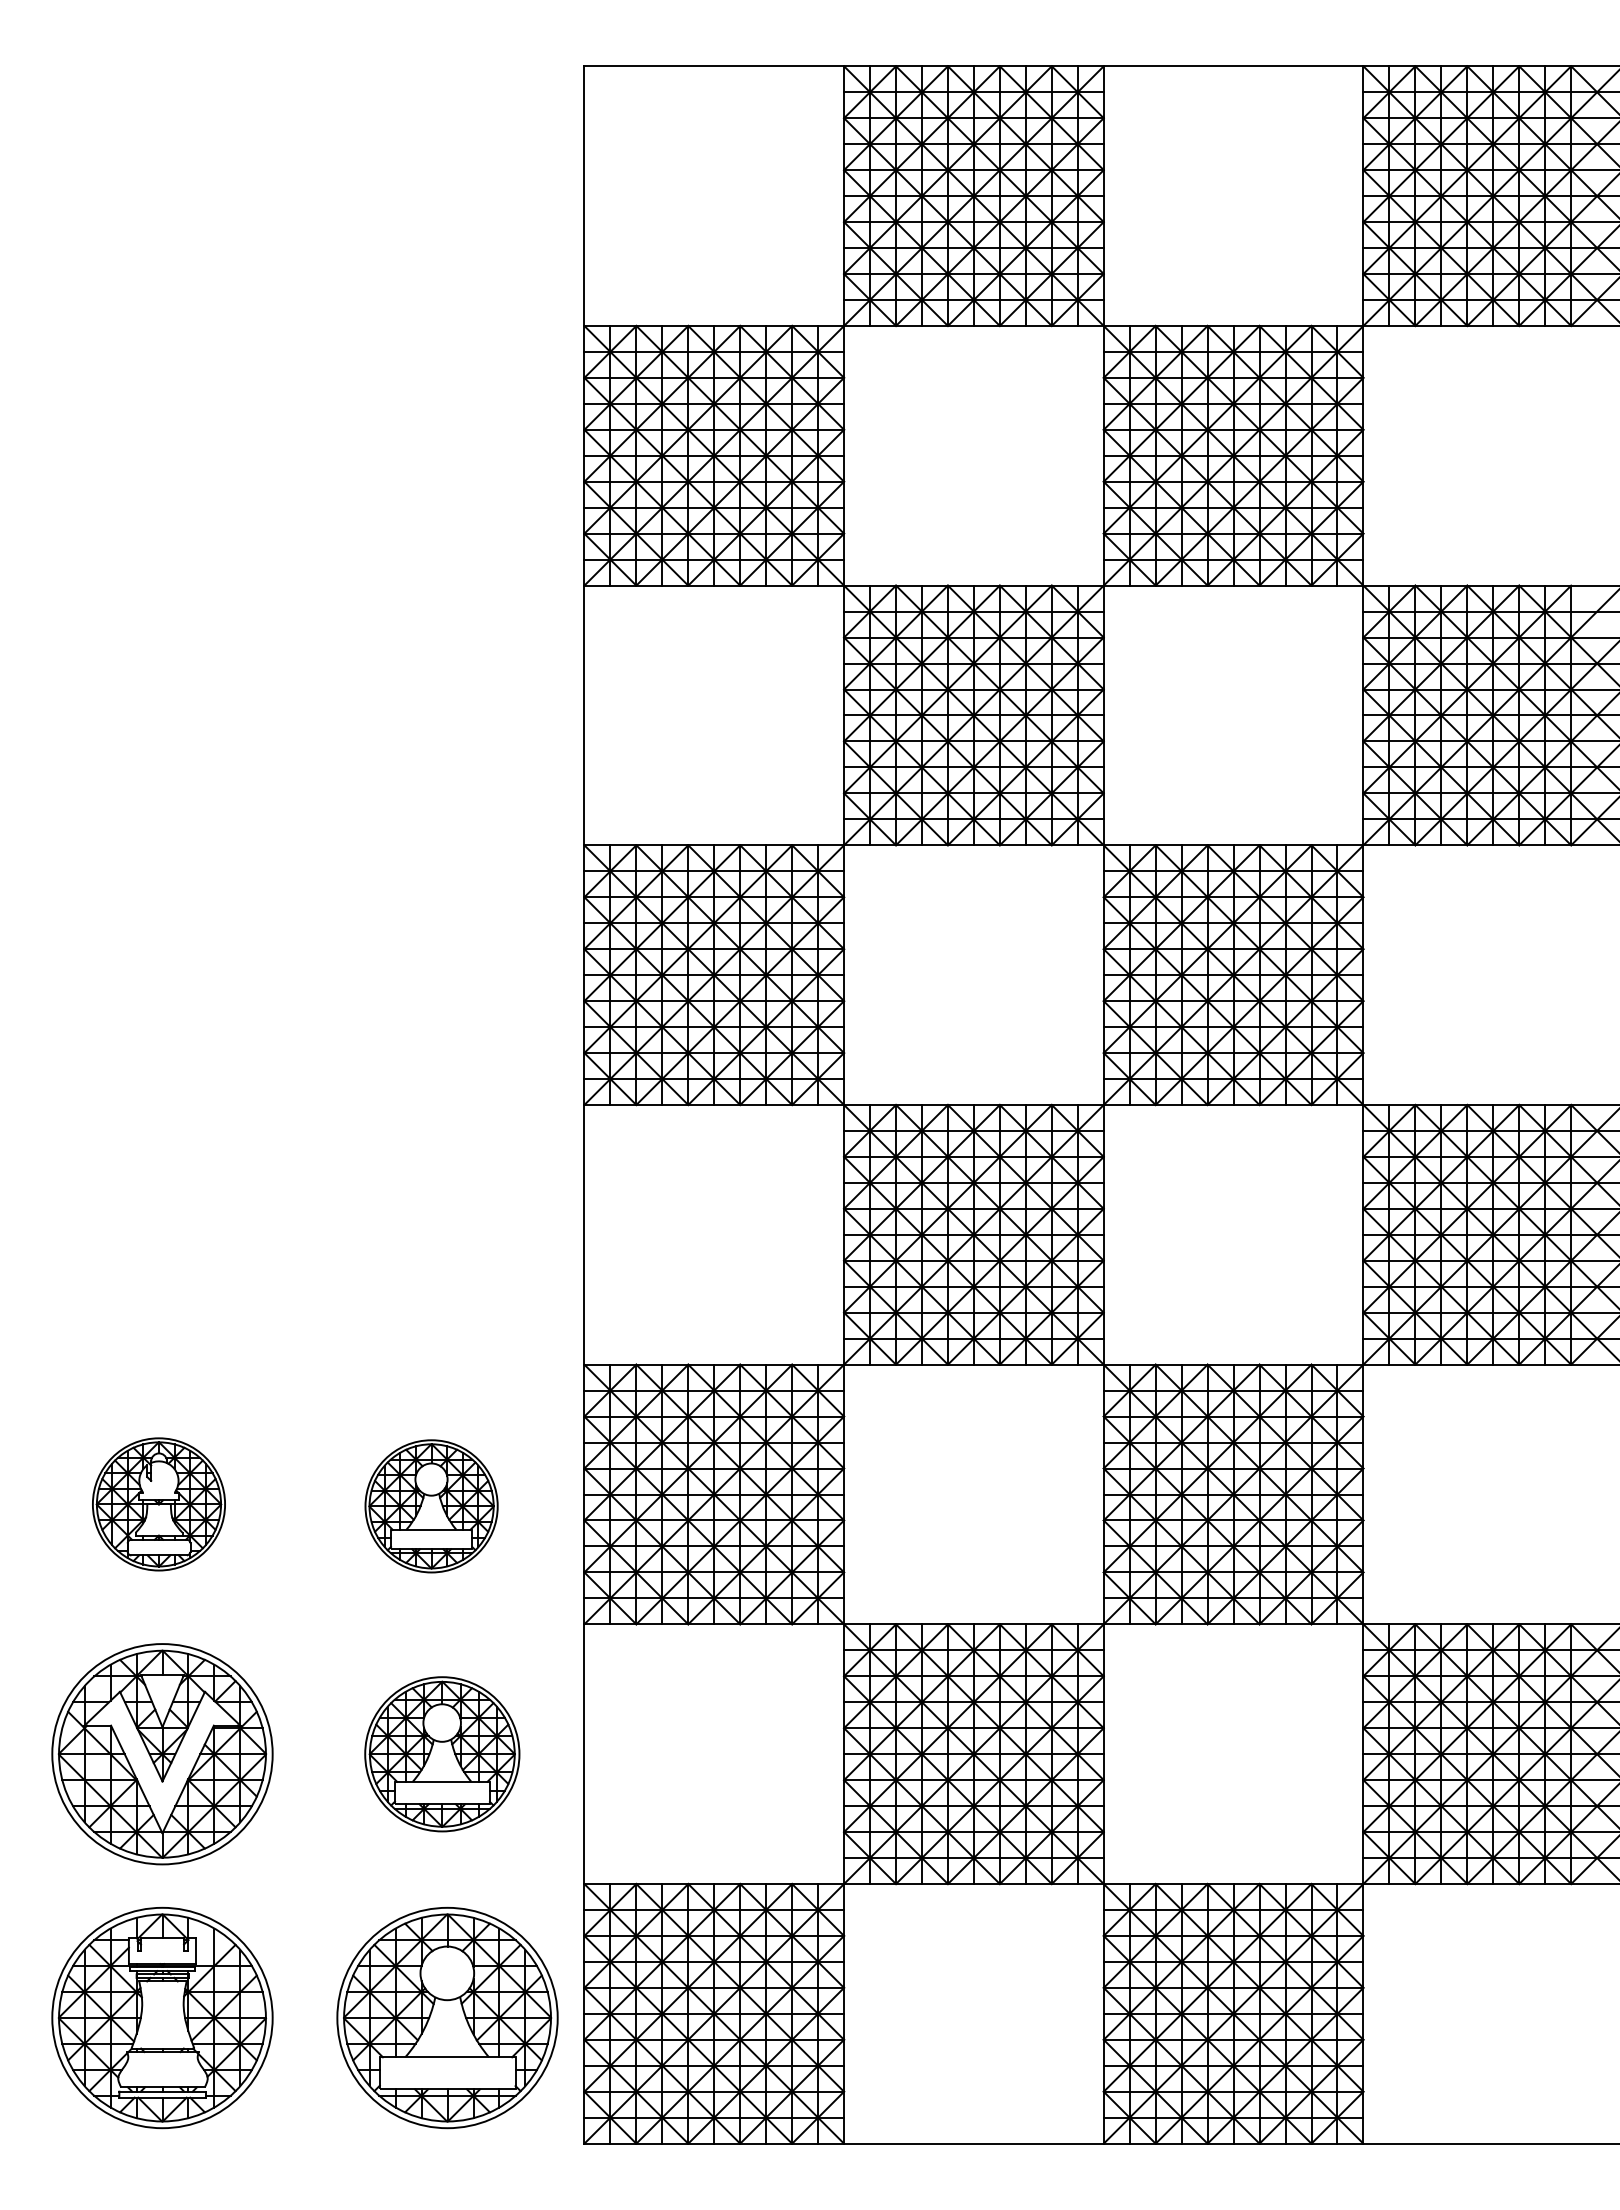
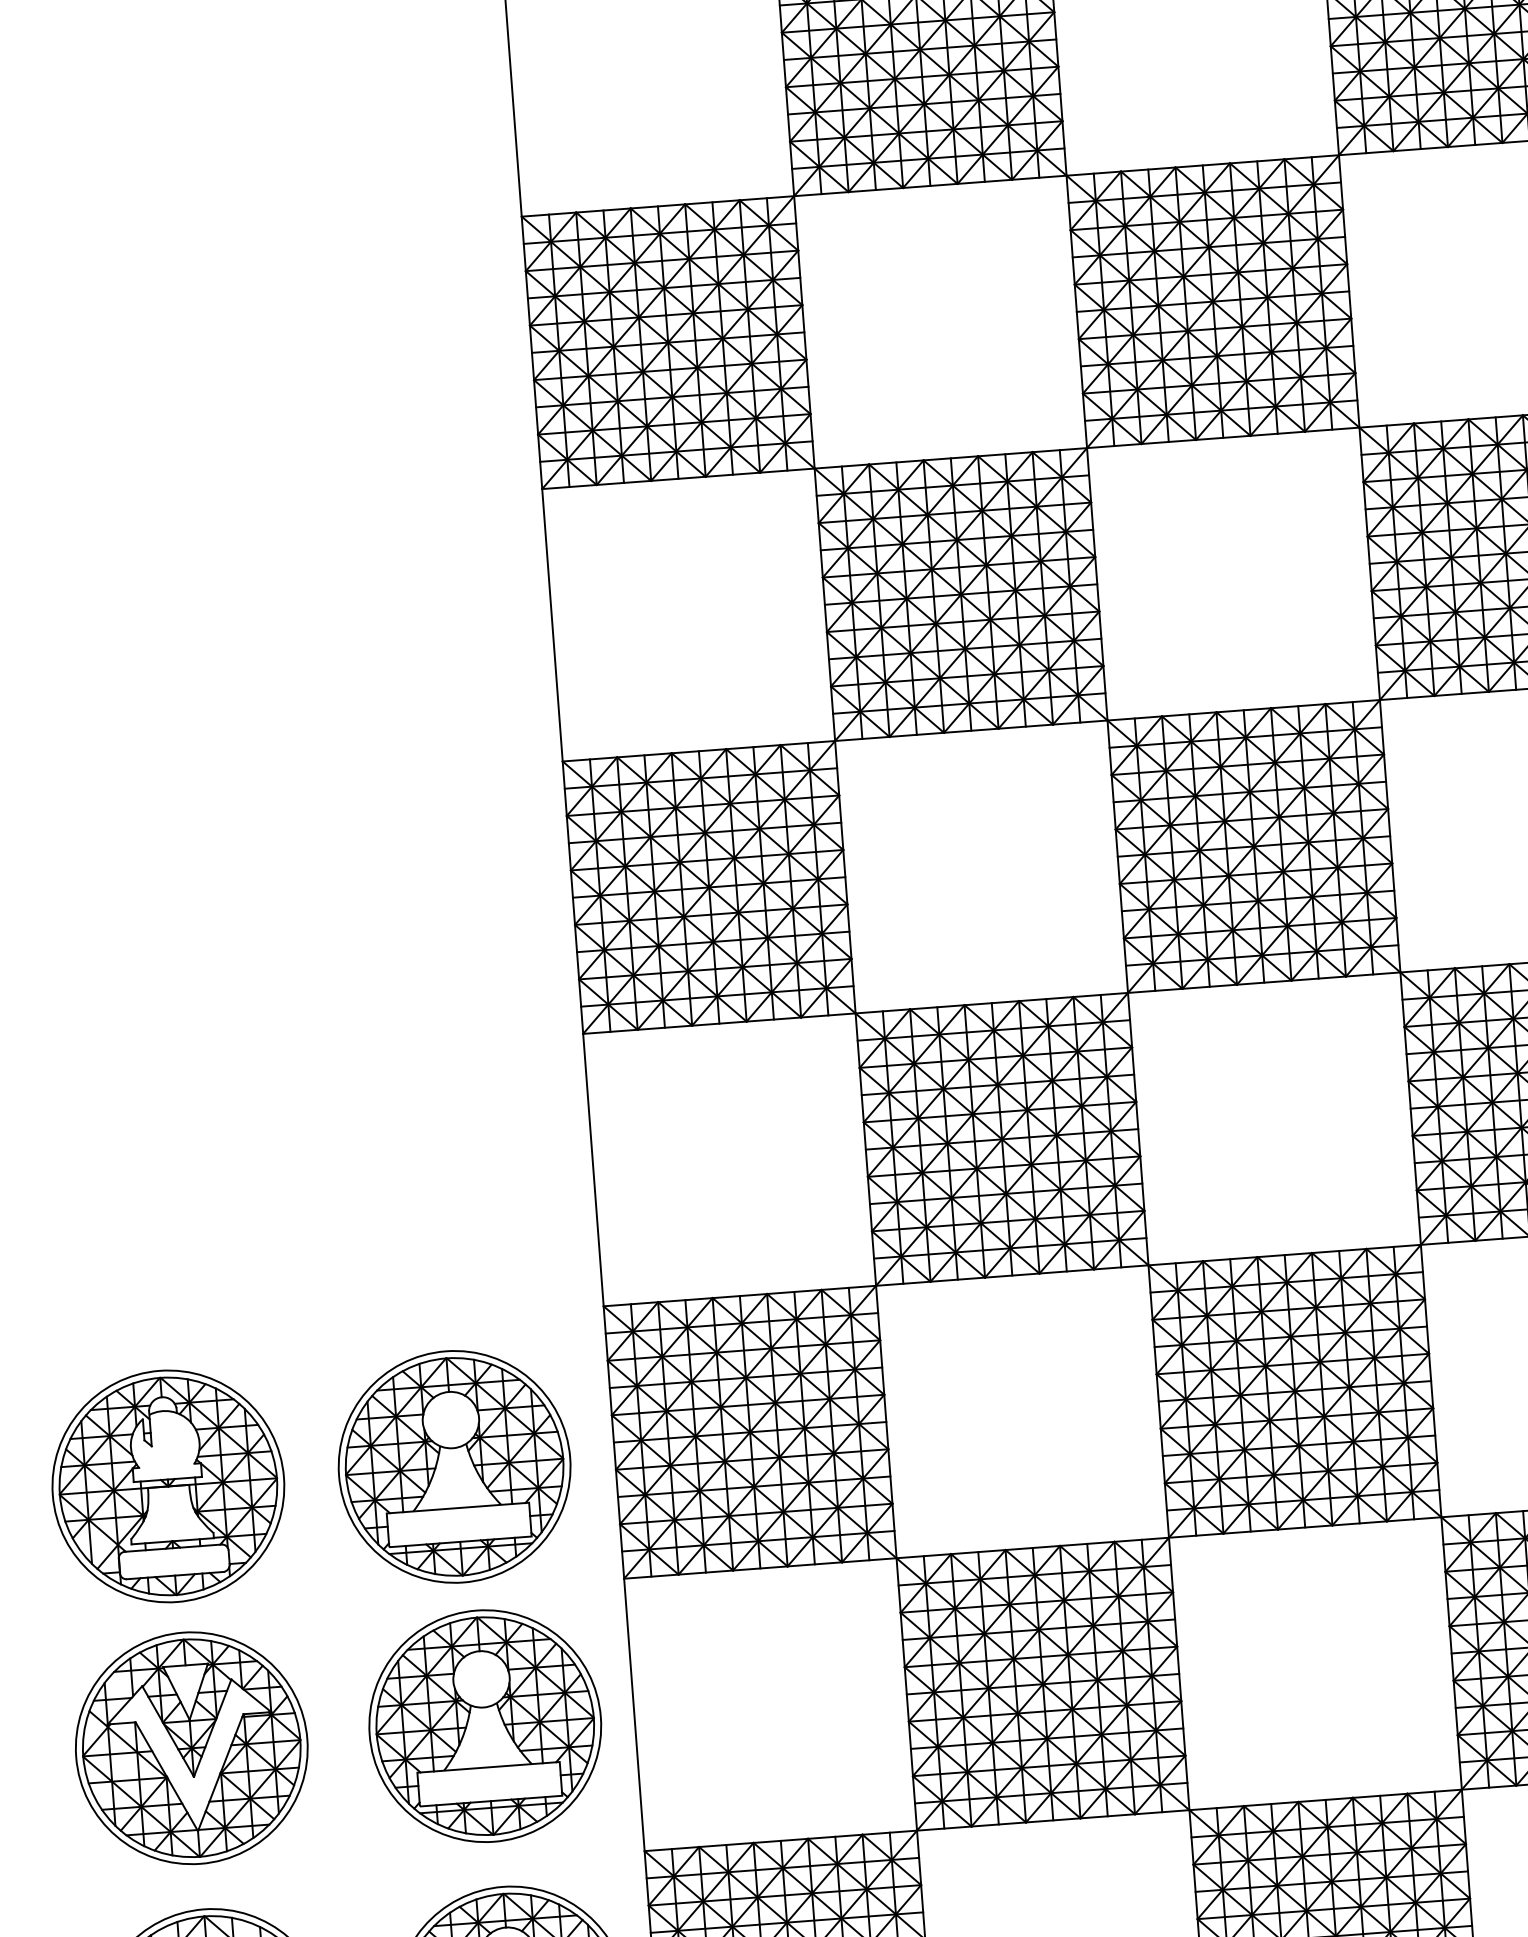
part: (158, 1504) -> (167, 1486), size x1.67
part: (431, 1506) -> (454, 1467), size x1.67
part: (442, 1754) -> (485, 1726), size x1.43

